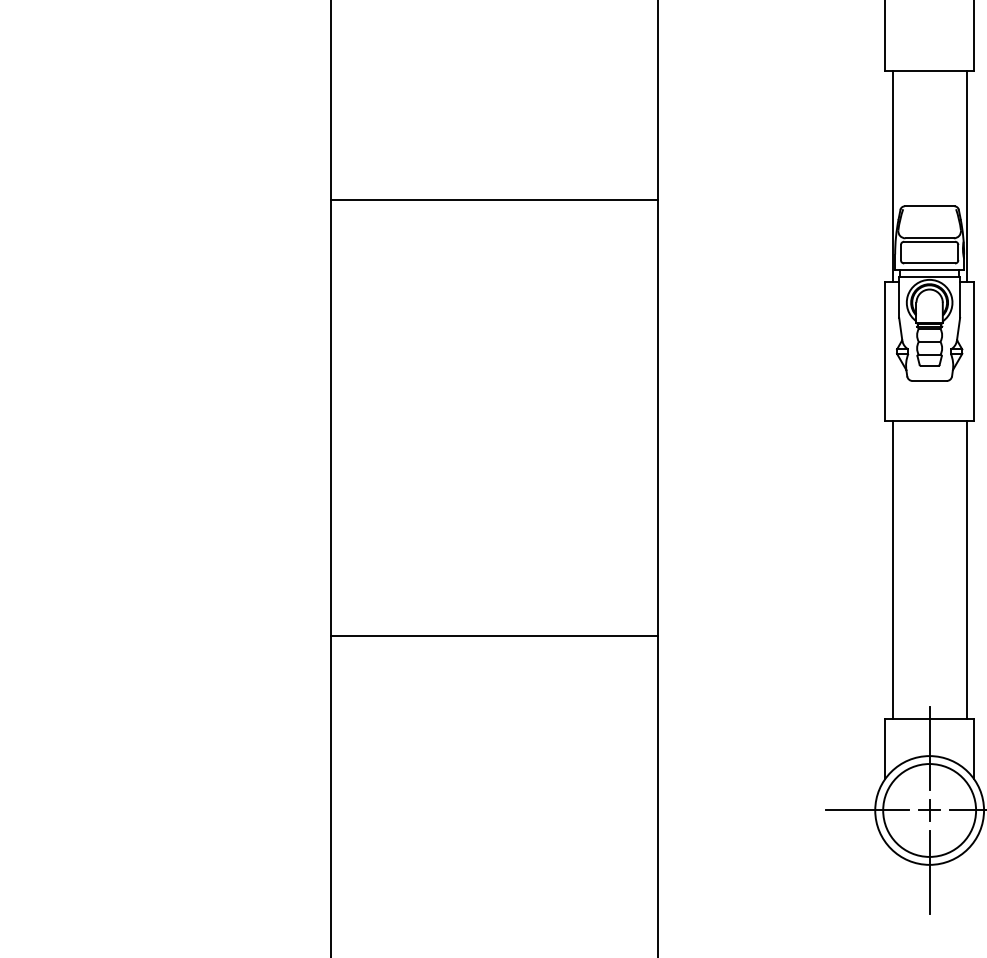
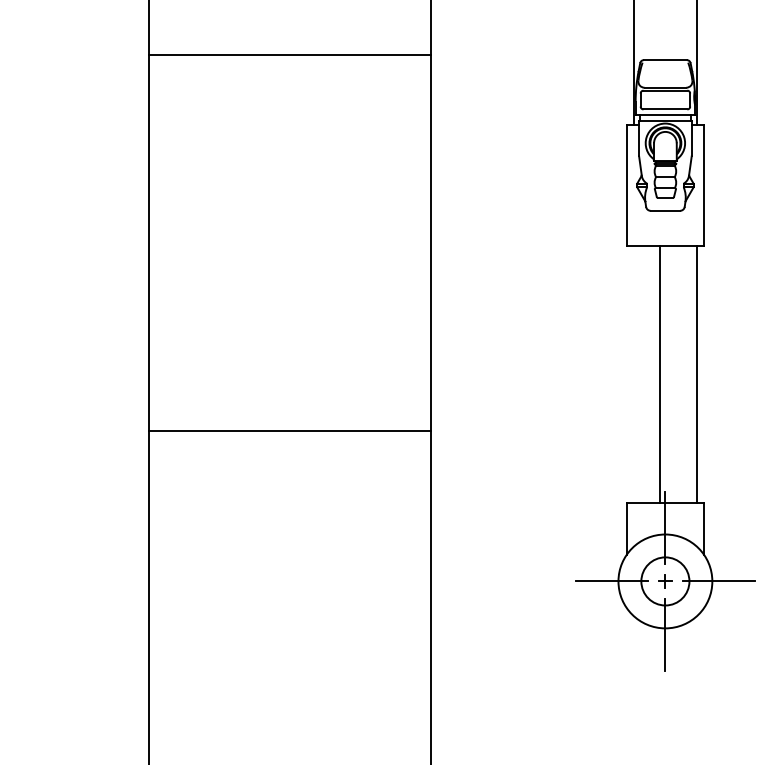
line: (892, 570) -> (660, 374), moved
circle: (929, 810) -> (665, 581), size x0.6
part: (929, 810) -> (665, 581), size x0.7

